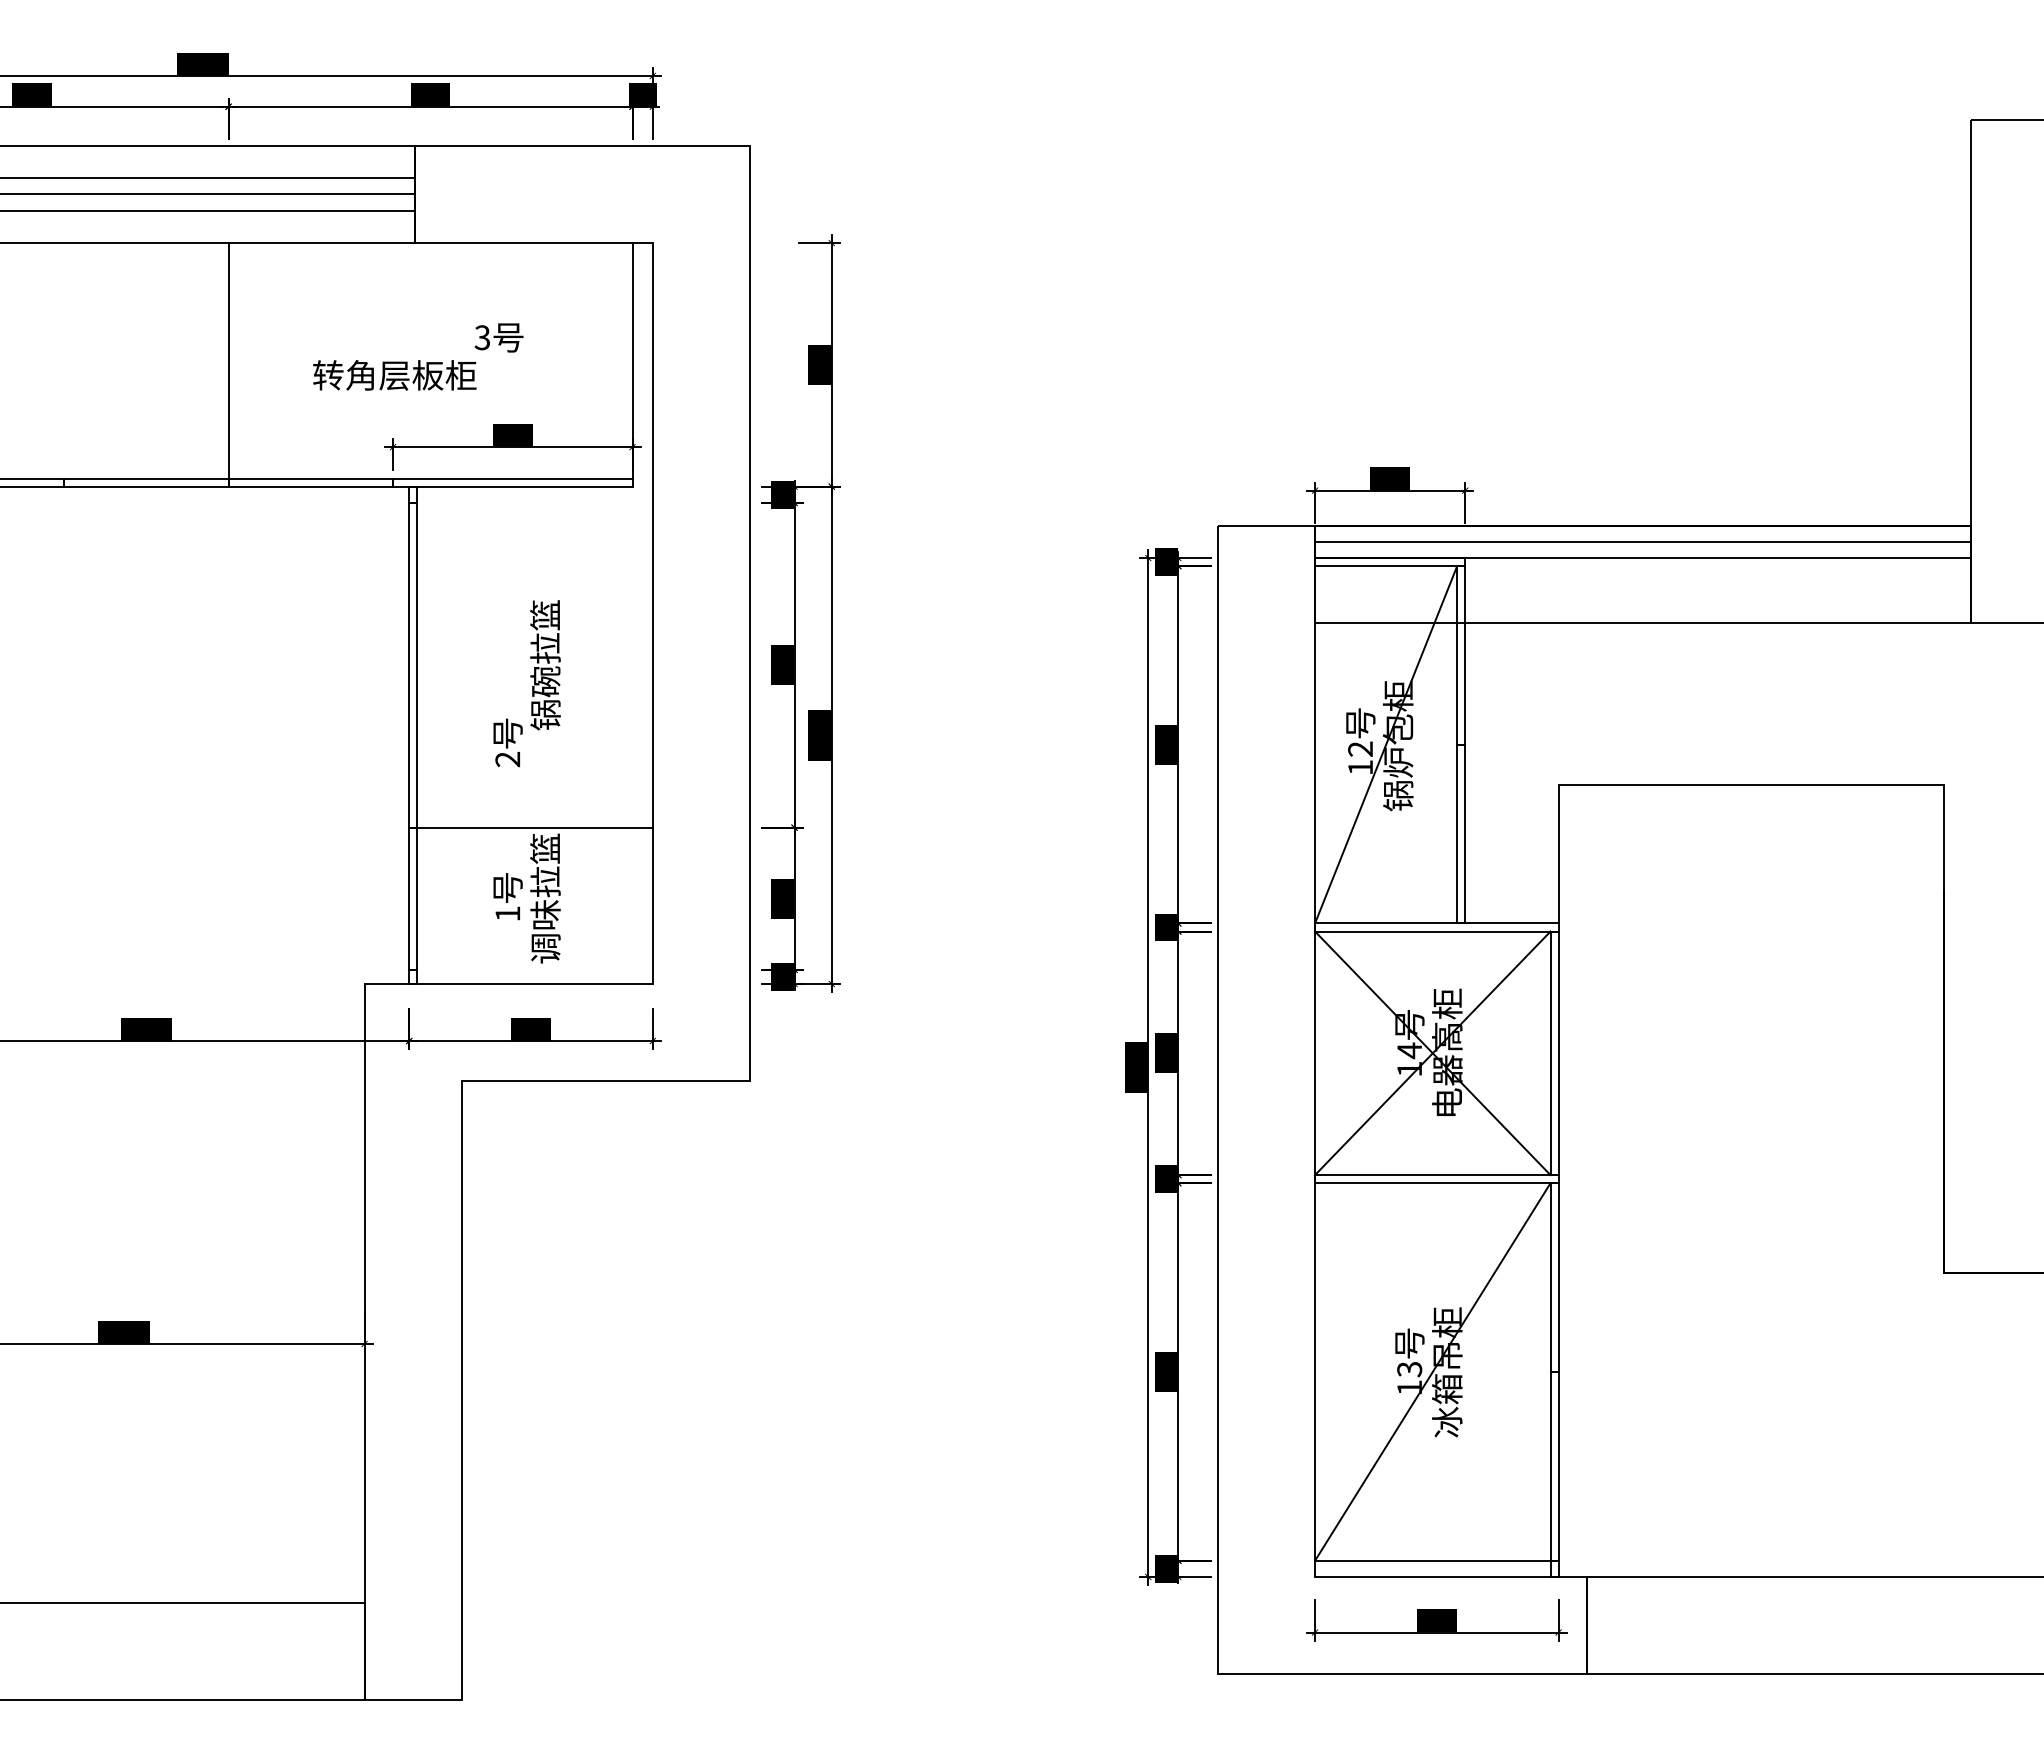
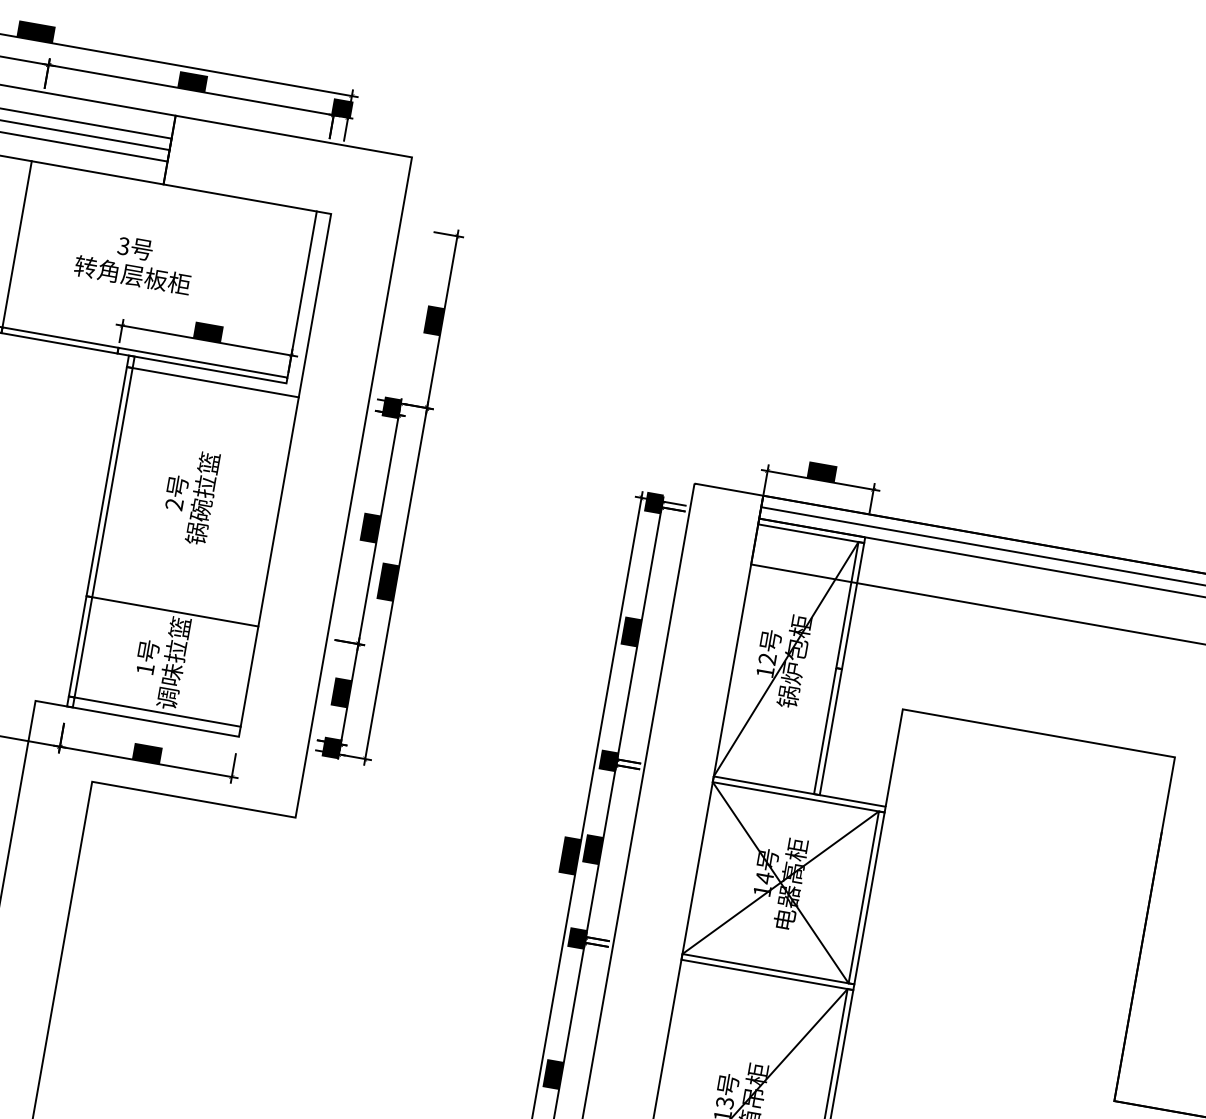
text: (498, 337) -> (135, 248), moved
line: (534, 502) -> (215, 382), added
text: (507, 742) -> (176, 492), moved
line: (534, 969) -> (157, 711), added

